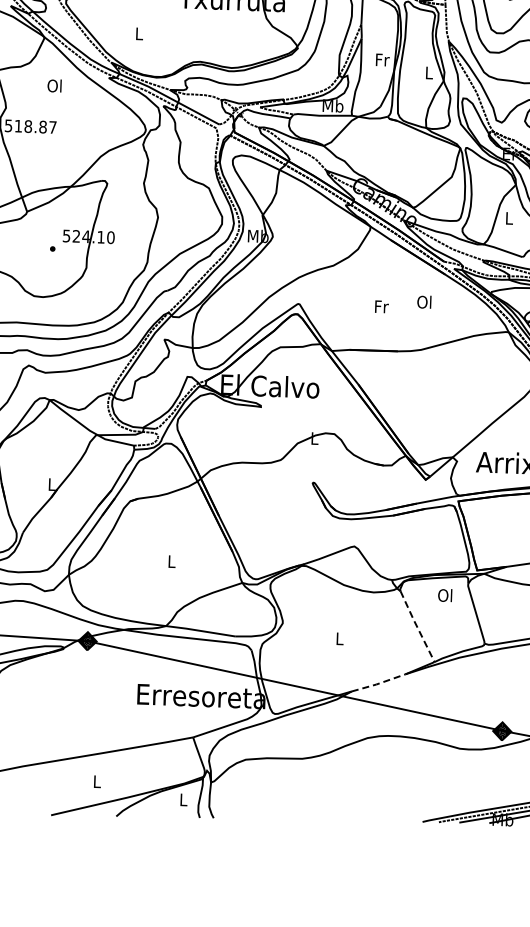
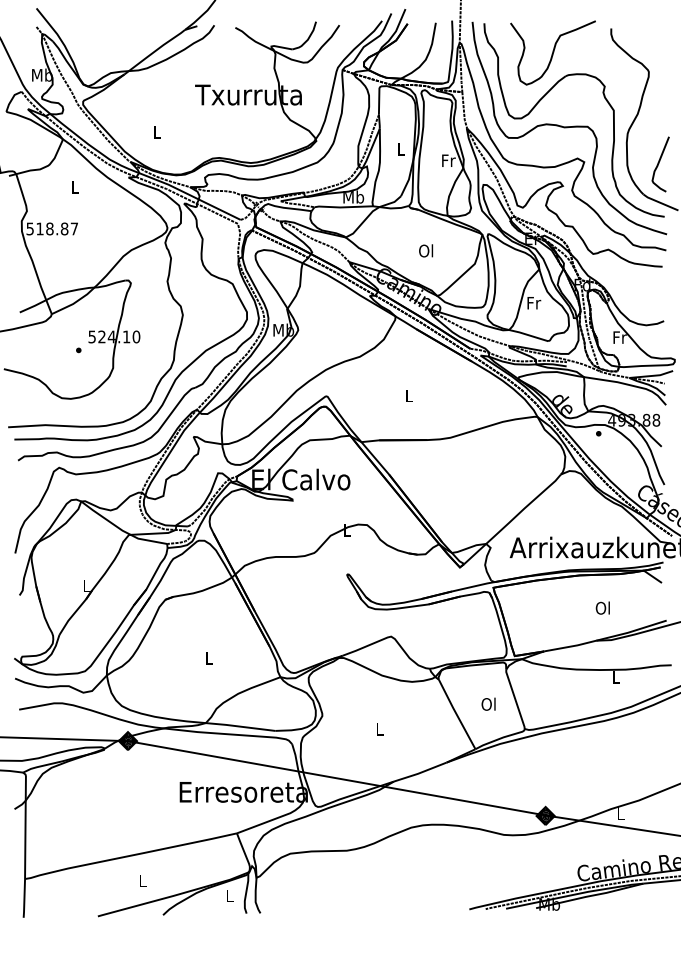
text: (382, 60) -> (401, 149), Fr -> L
text: (429, 72) -> (448, 160), L -> Fr
text: (54, 85) -> (74, 186), Ol -> L
text: (509, 218) -> (534, 303), L -> Fr
text: (424, 301) -> (426, 250), moved
text: (381, 307) -> (409, 396), Fr -> L
text: (445, 594) -> (488, 703), moved
line: (416, 626) -> (456, 714), dashed -> solid
line: (377, 684) -> (419, 773), dashed -> solid

